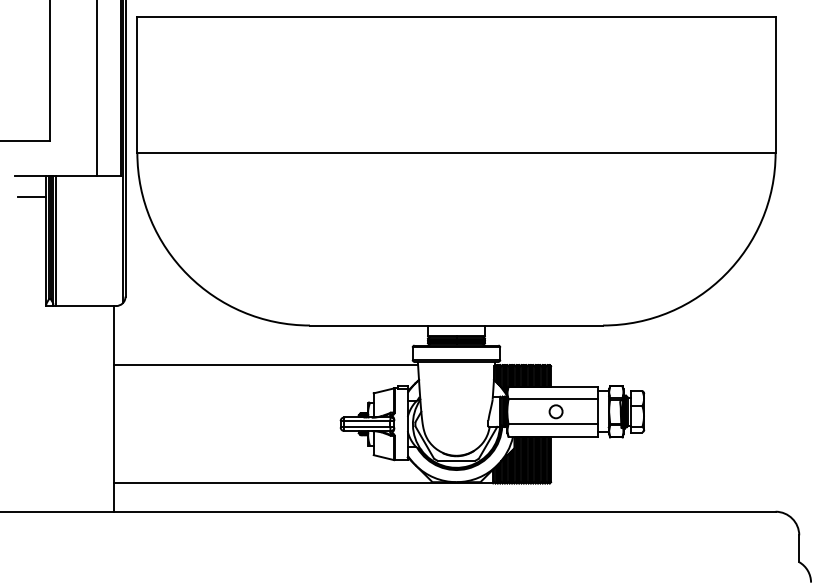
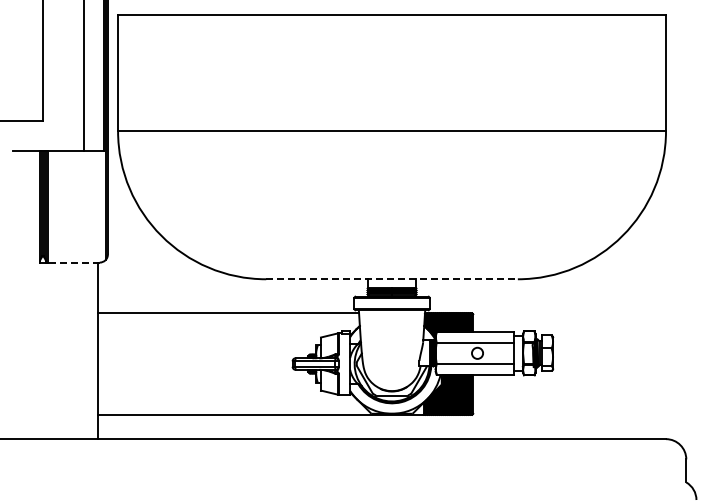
line: (31, 197) -> (27, 169), removed
line: (86, 305) -> (74, 262), solid -> dashed
line: (457, 325) -> (392, 279), solid -> dashed

